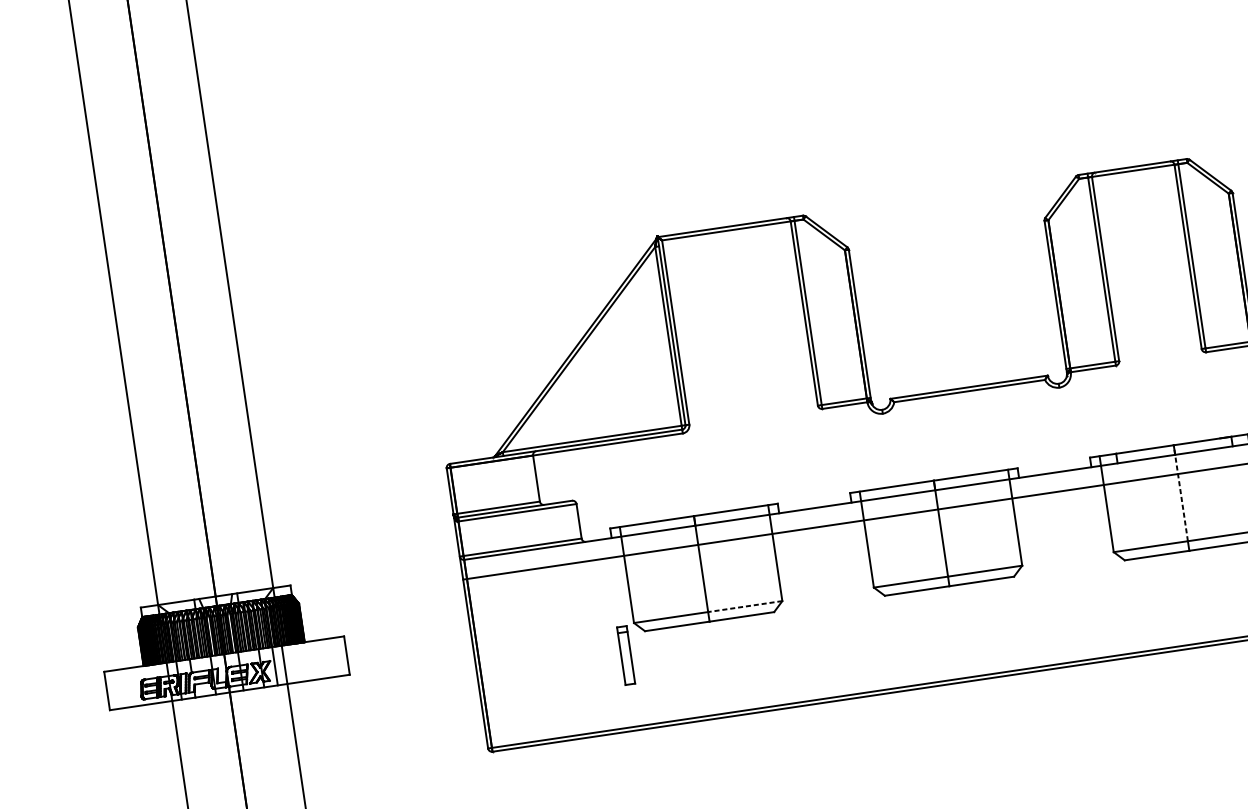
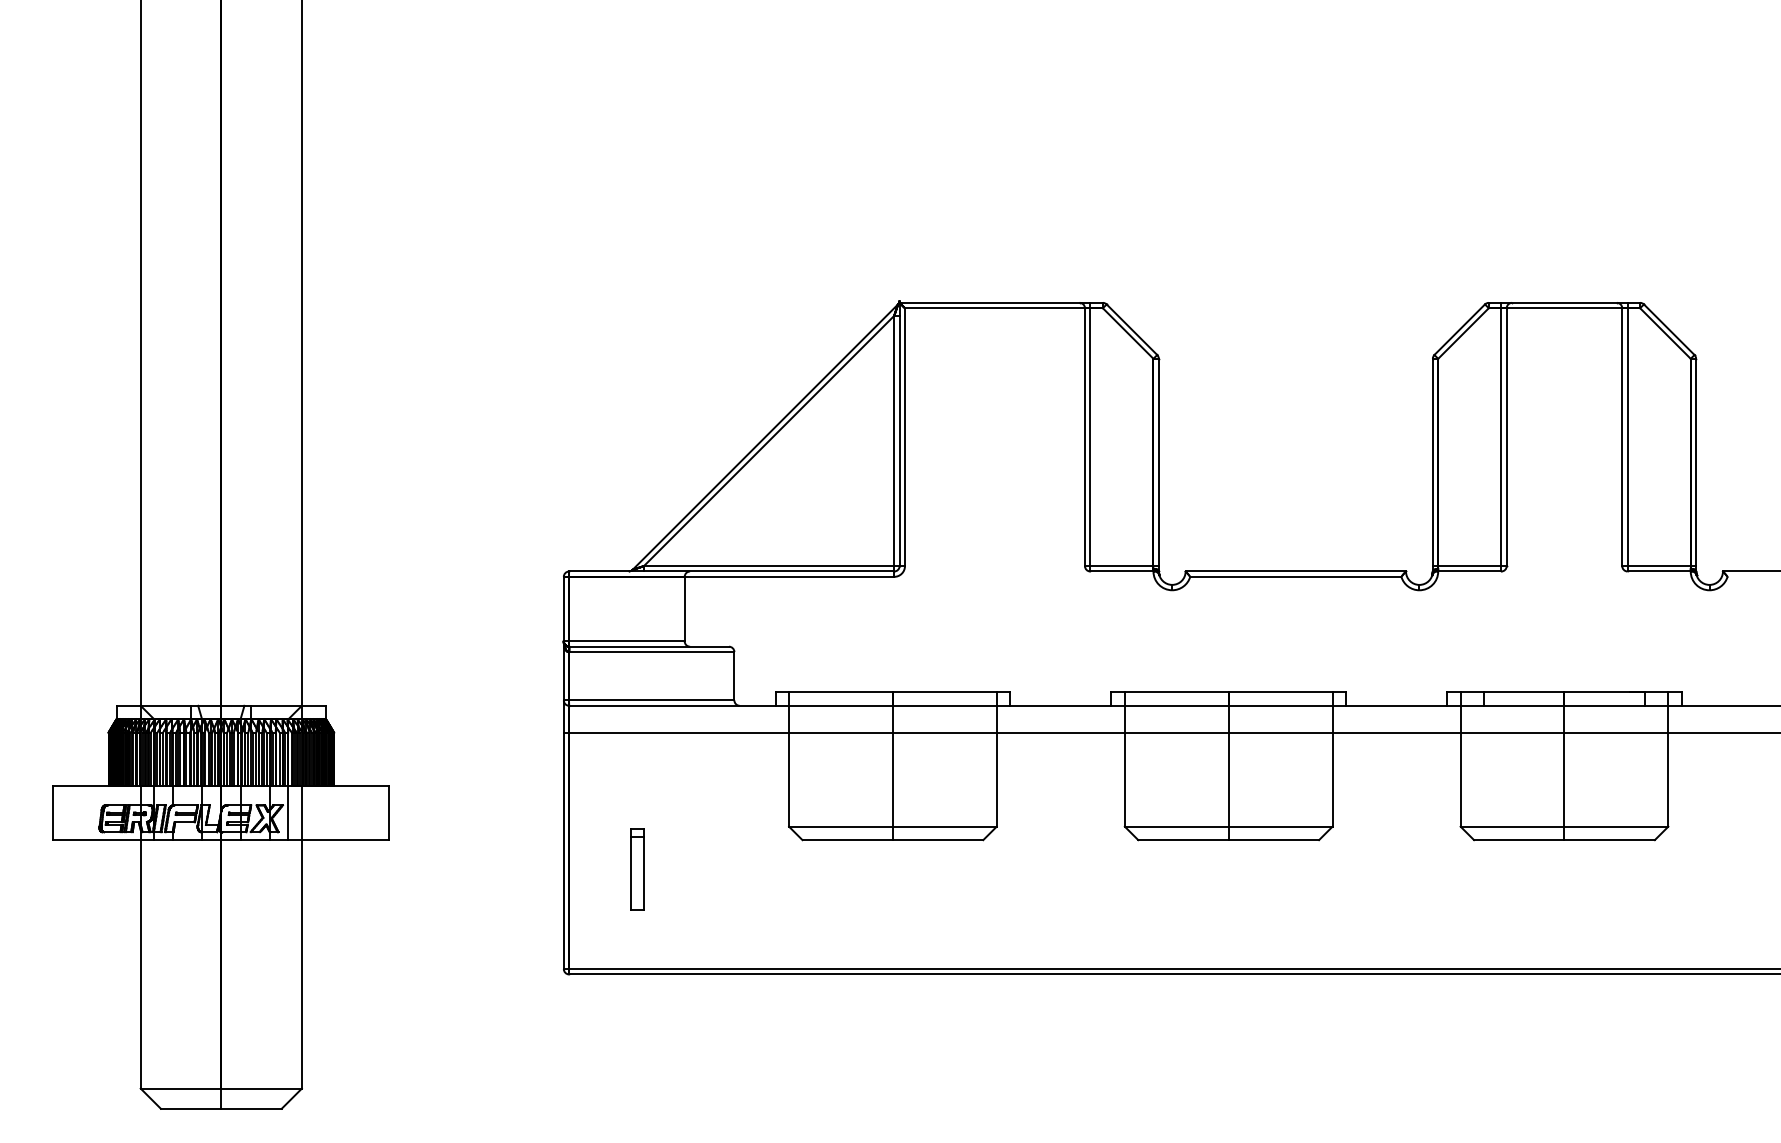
line: (1180, 493) -> (1564, 759), dashed -> solid
line: (745, 606) -> (944, 826), dashed -> solid
part: (625, 655) -> (637, 869), moved

